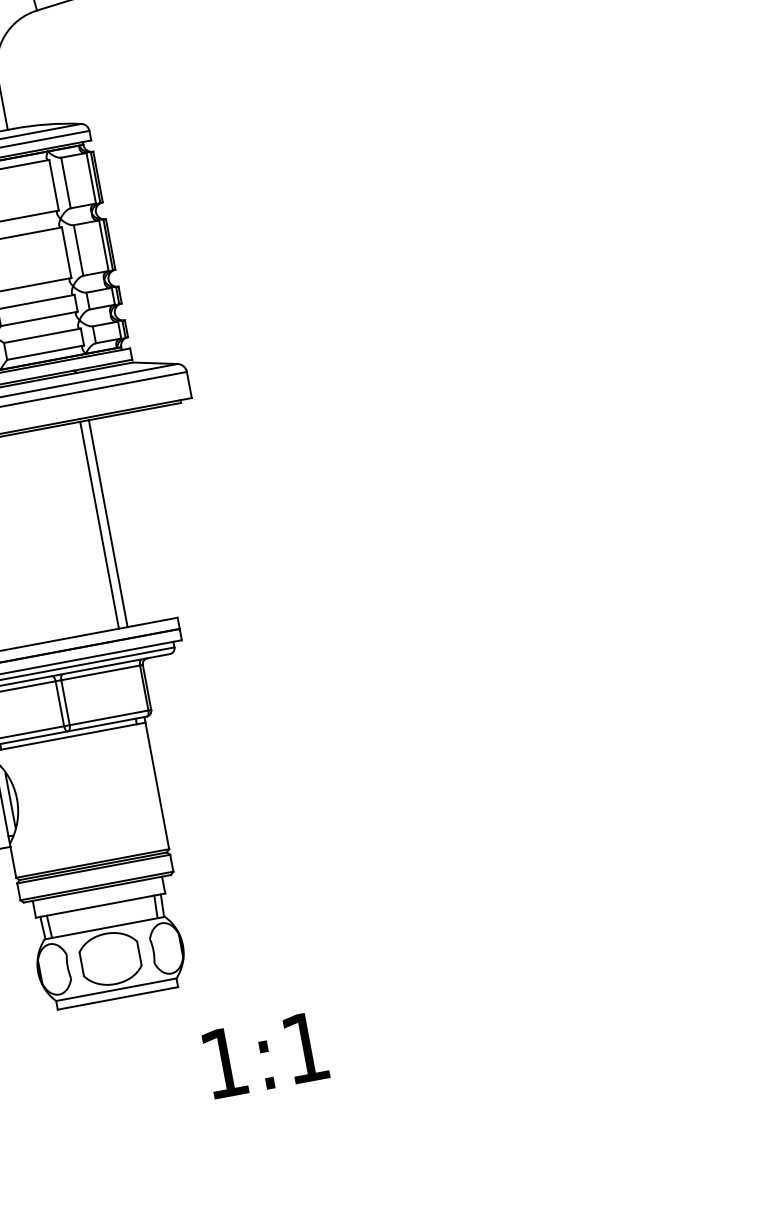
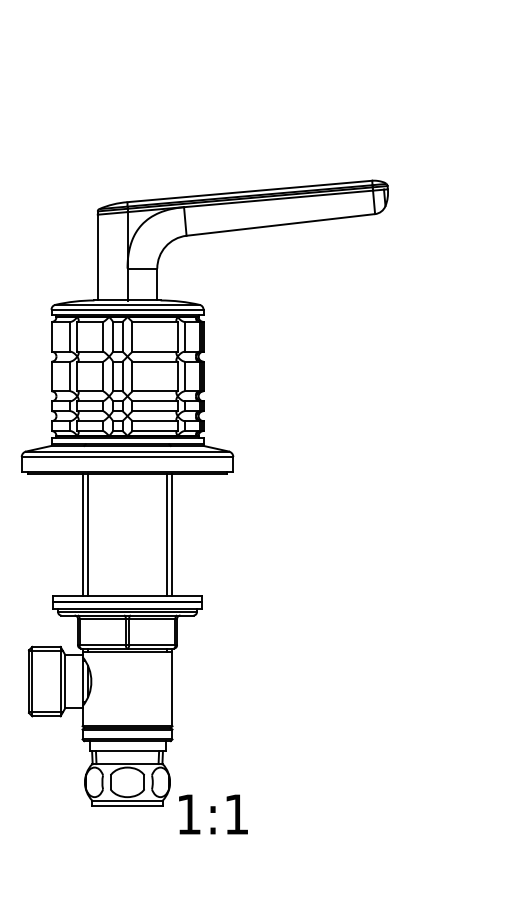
text: (265, 1055) -> (213, 814), moved

